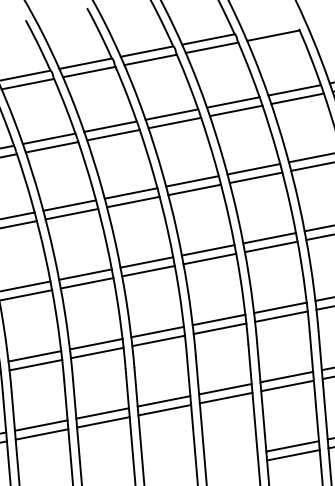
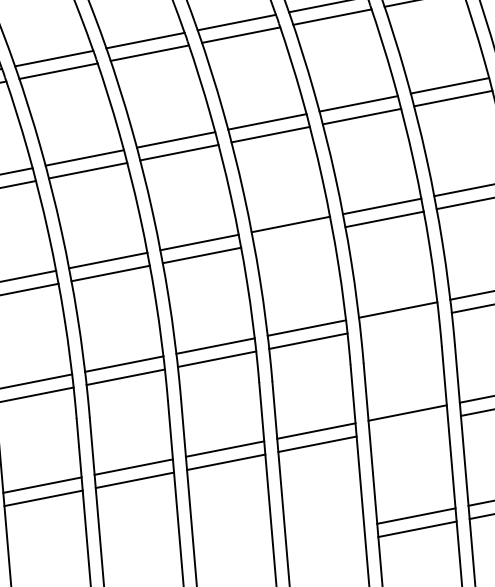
line: (209, 258) -> (292, 236), removed
line: (281, 316) -> (399, 322), removed
line: (287, 385) -> (408, 425), removed

